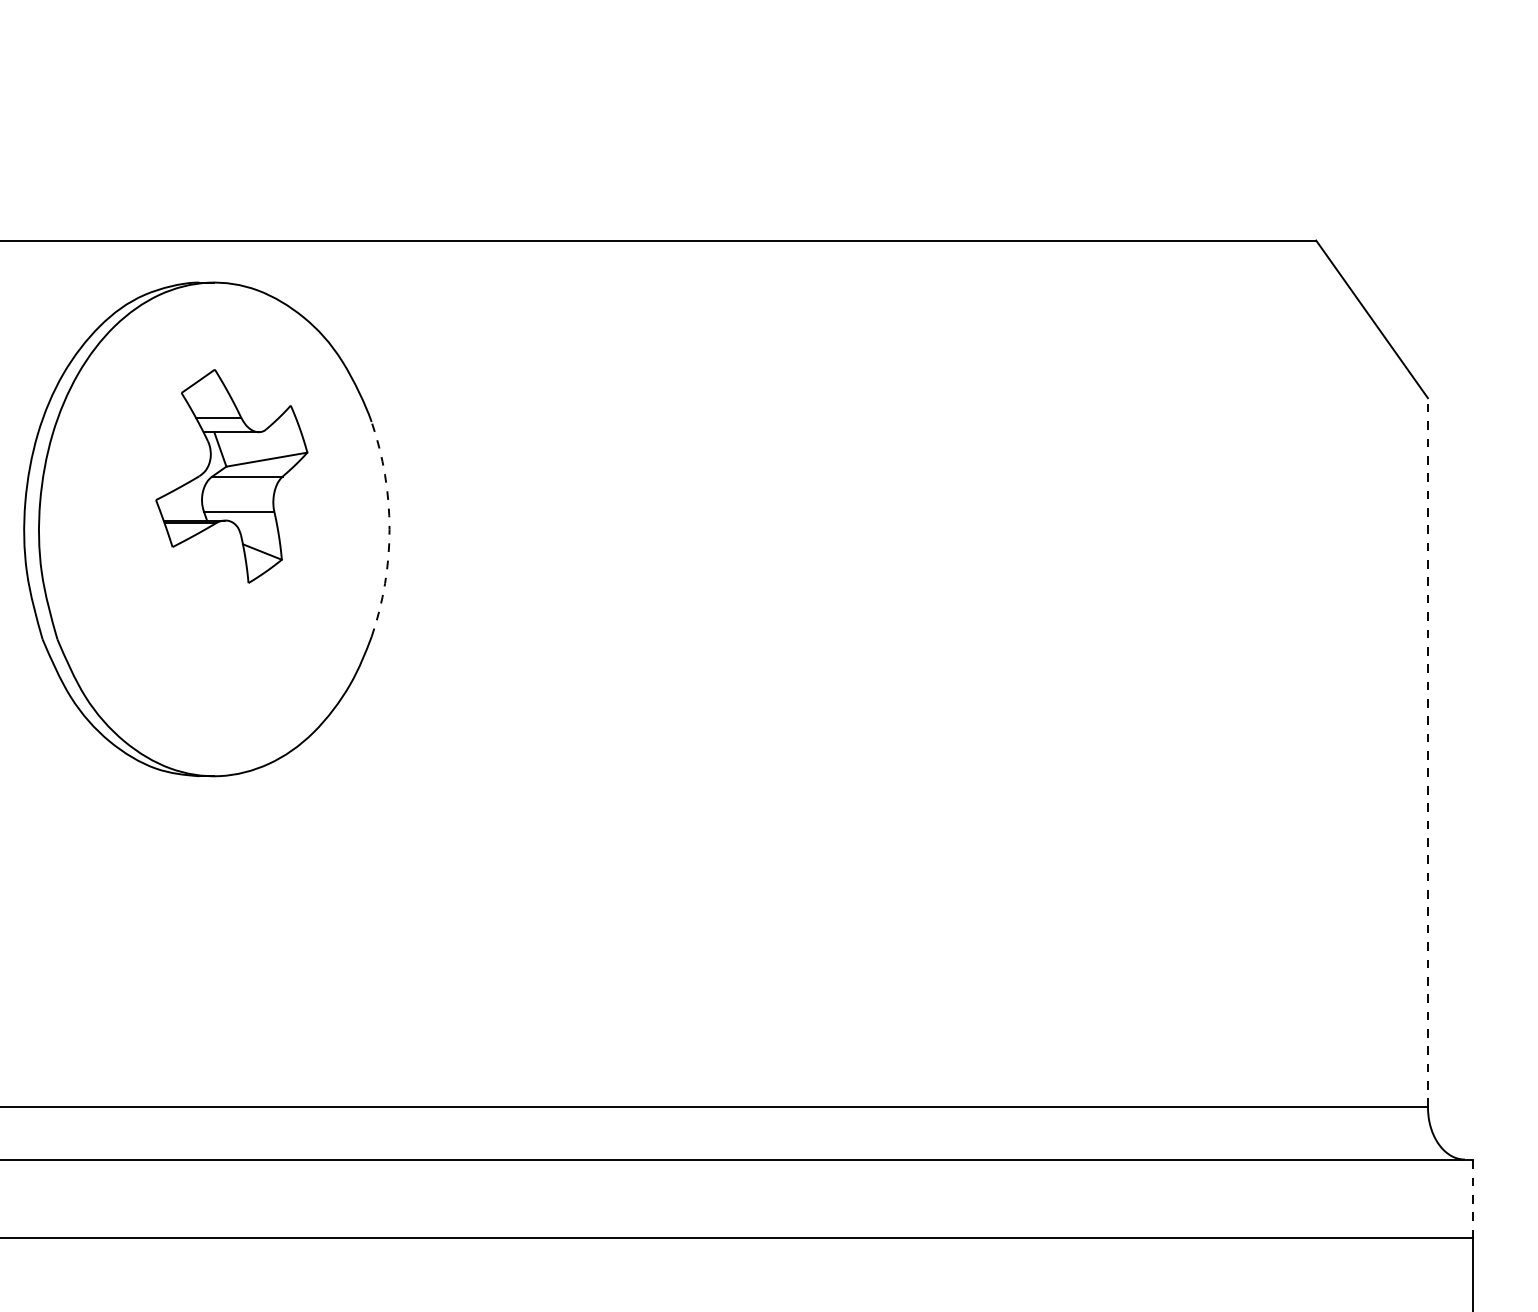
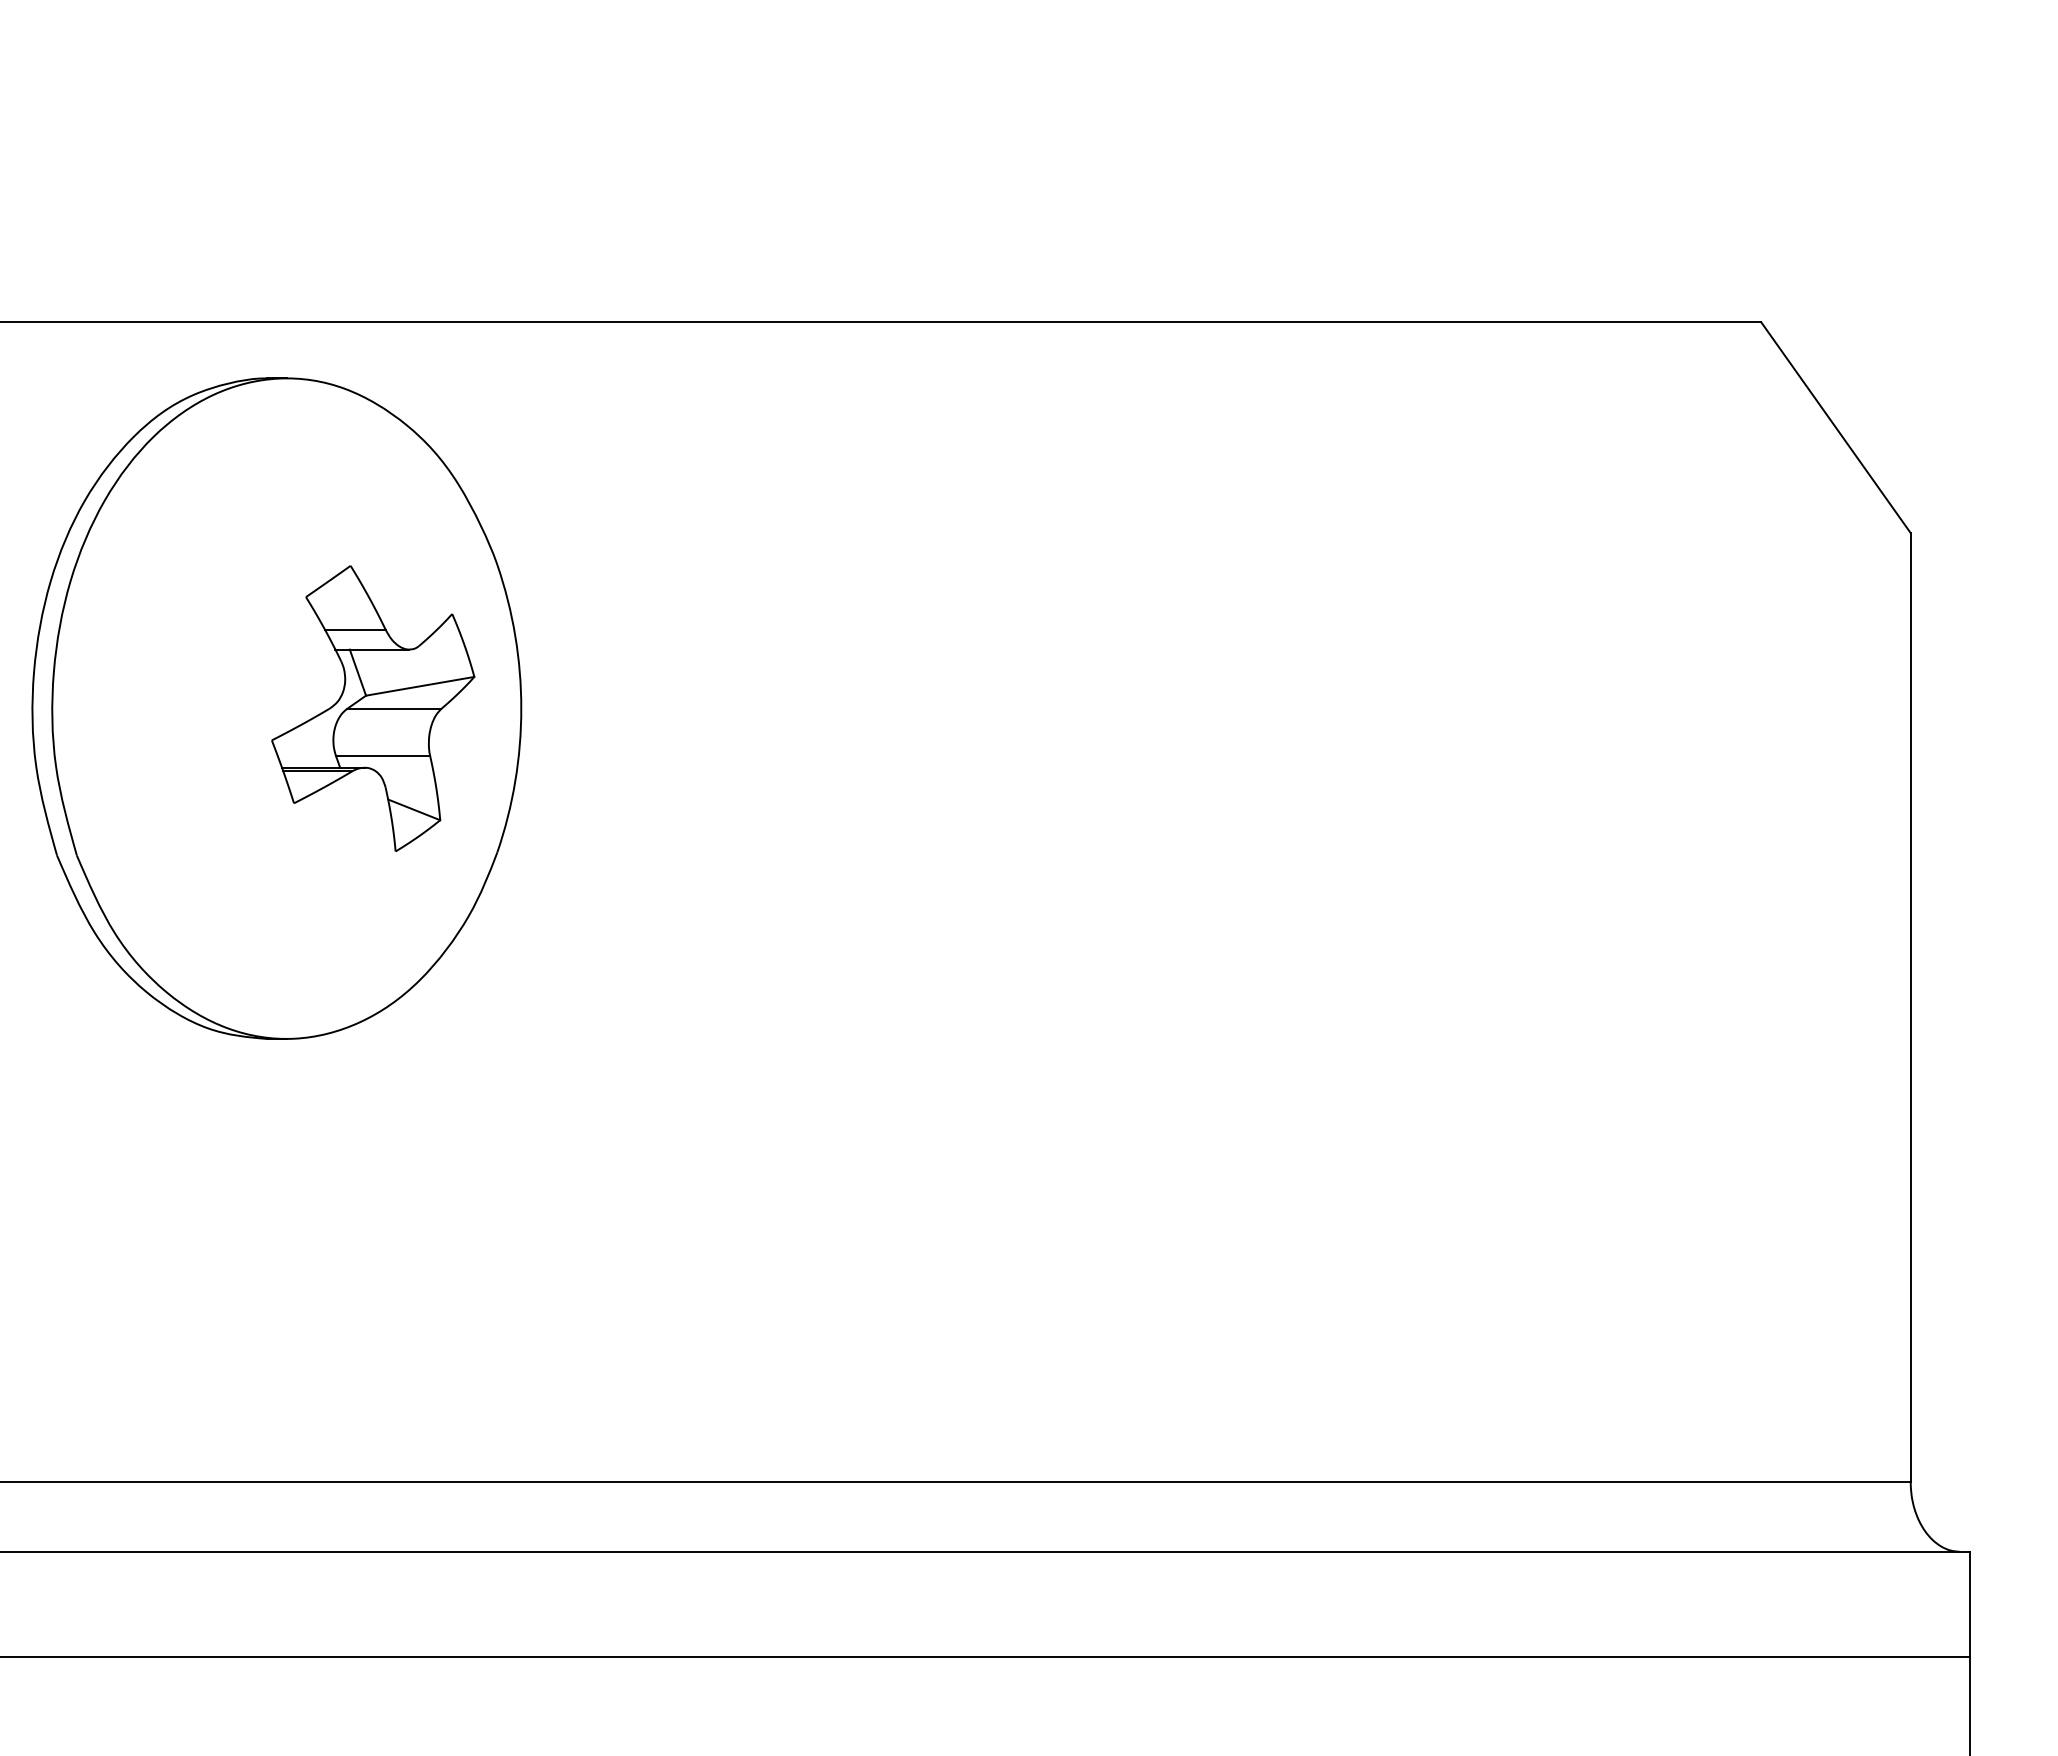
part: (231, 476) -> (373, 708), moved
arc: (389, 529) -> (521, 708), dashed -> solid
line: (1427, 752) -> (1910, 1006), dashed -> solid
line: (1472, 1198) -> (1970, 1604), dashed -> solid

